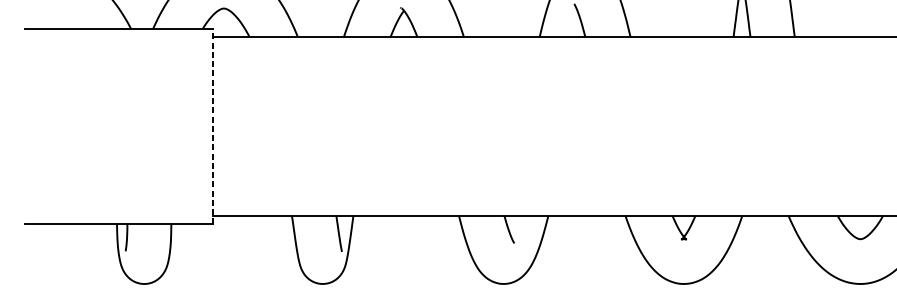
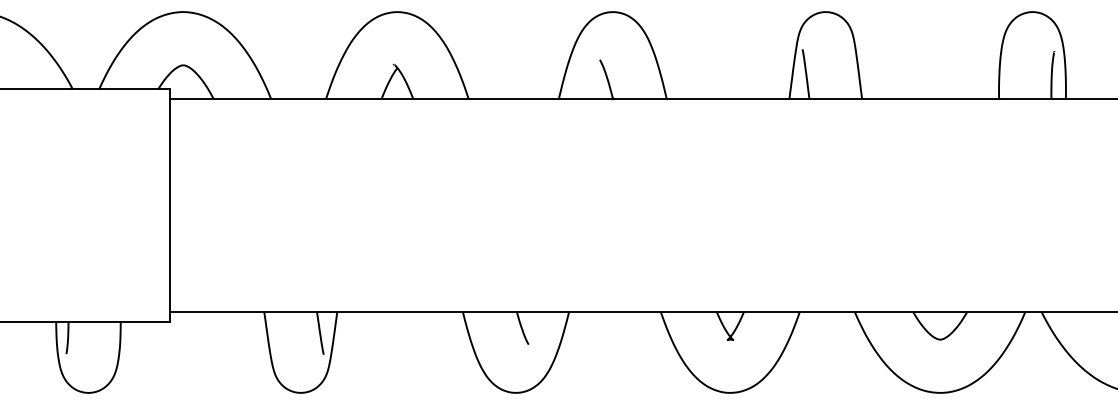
line: (212, 126) -> (169, 205), dashed -> solid

